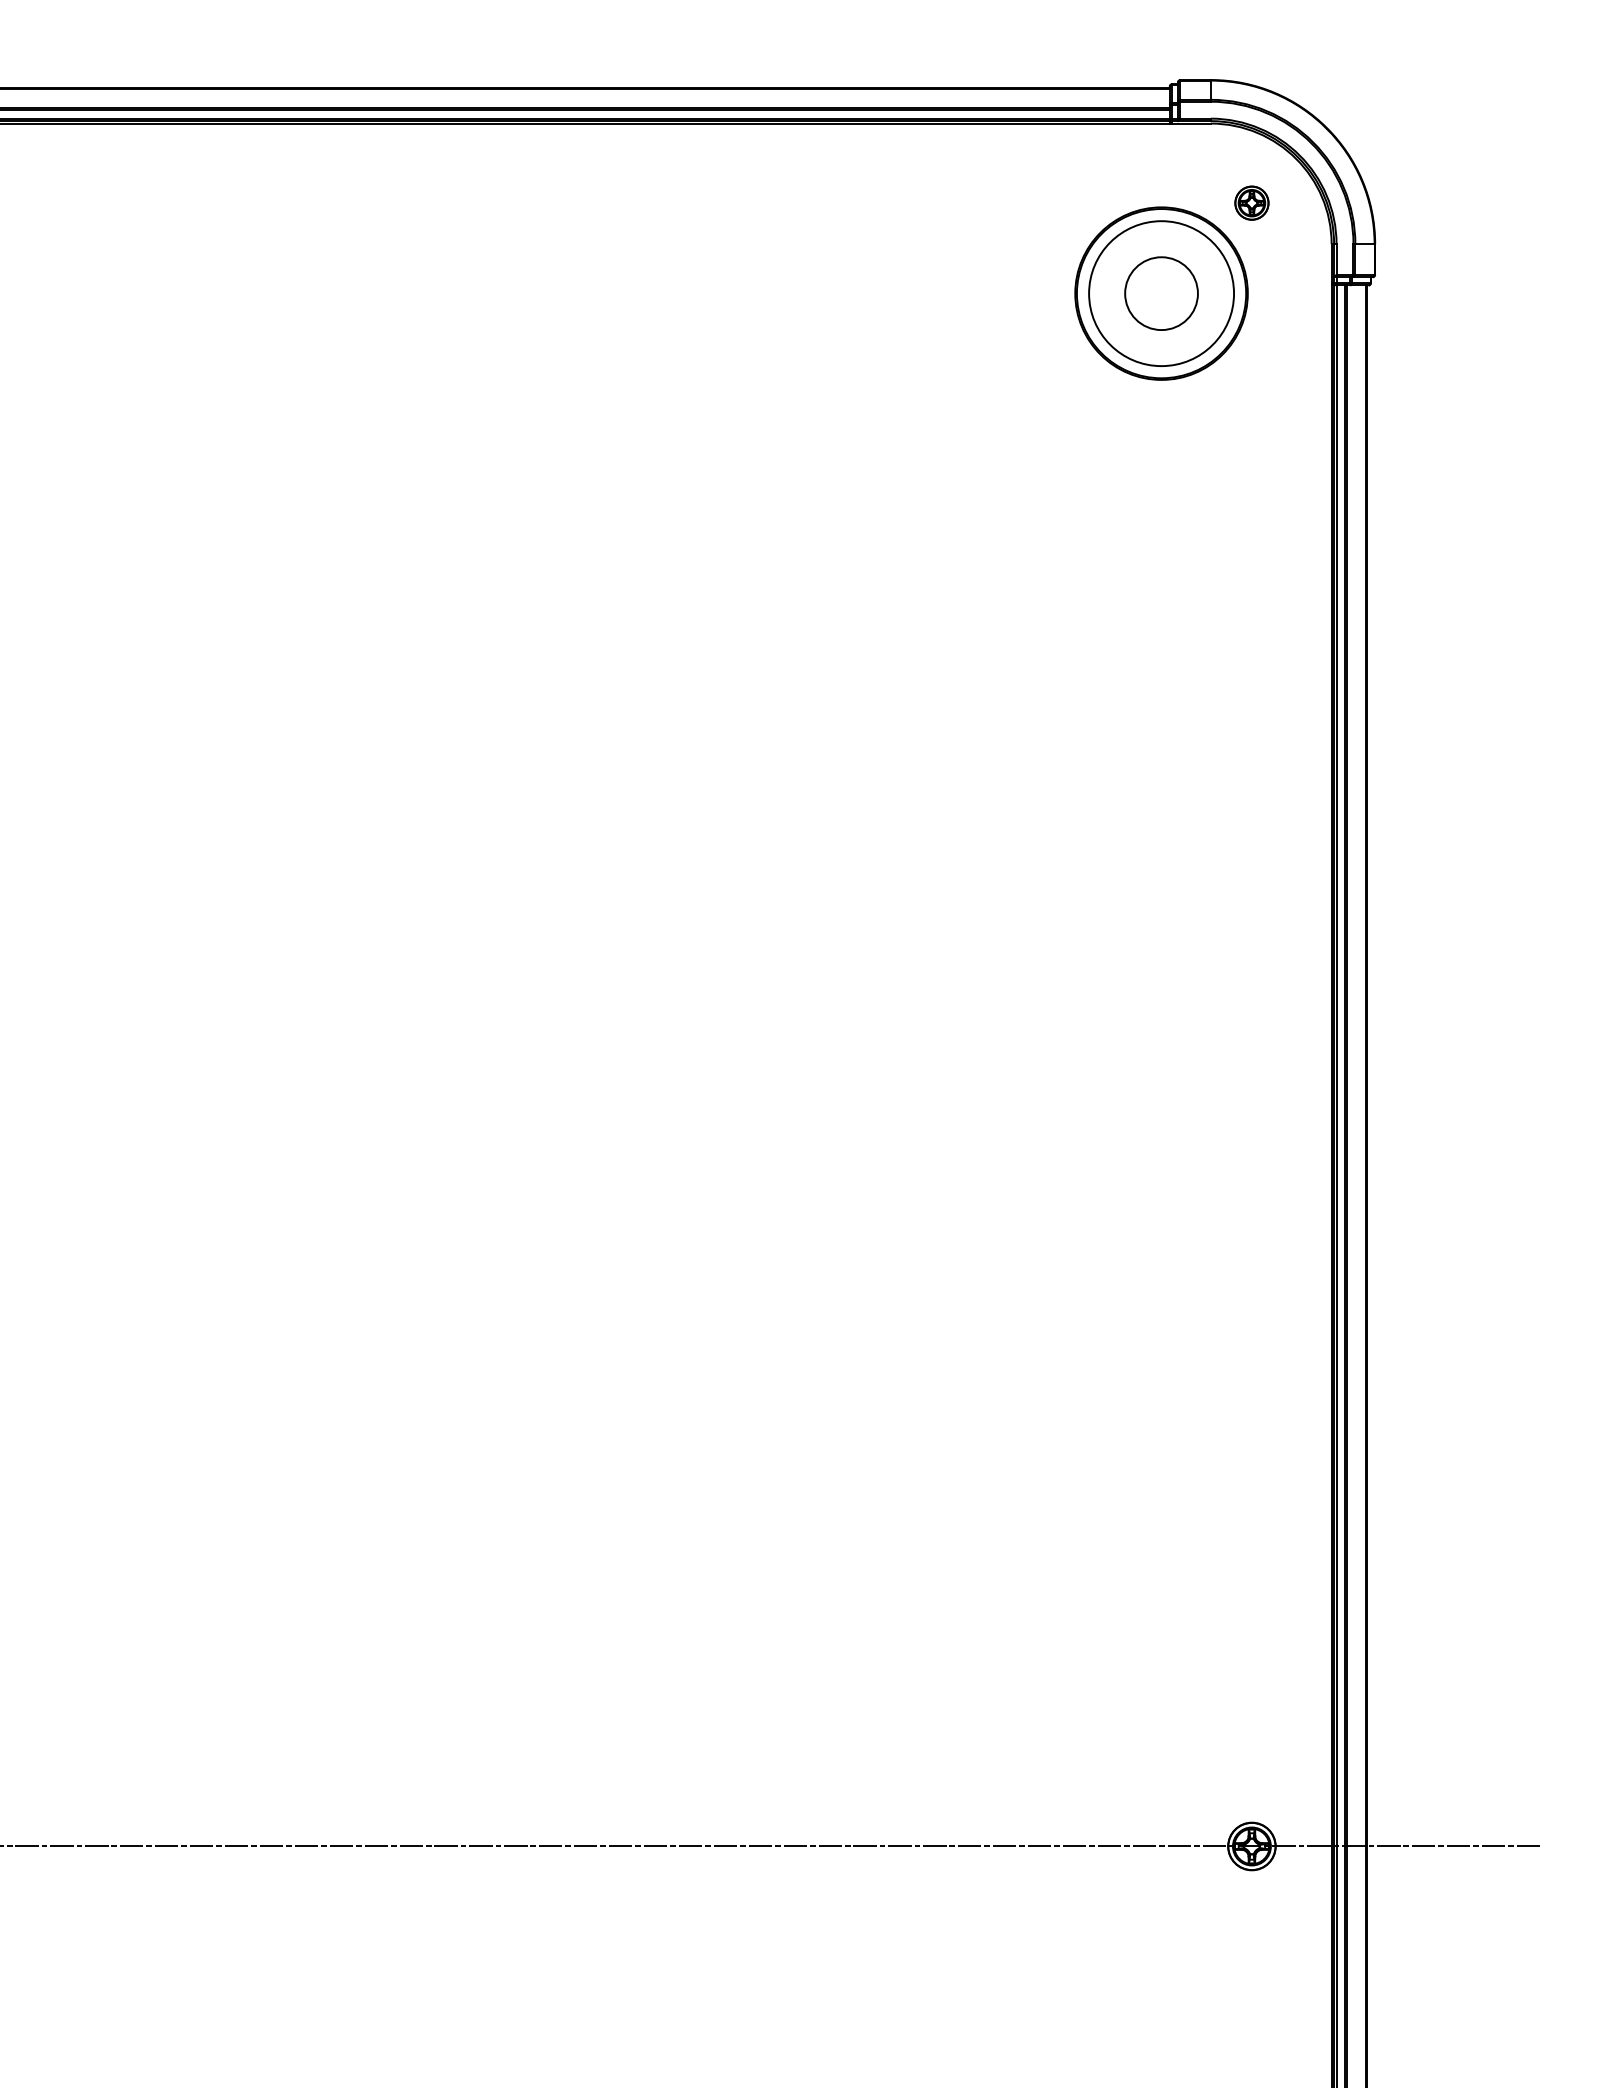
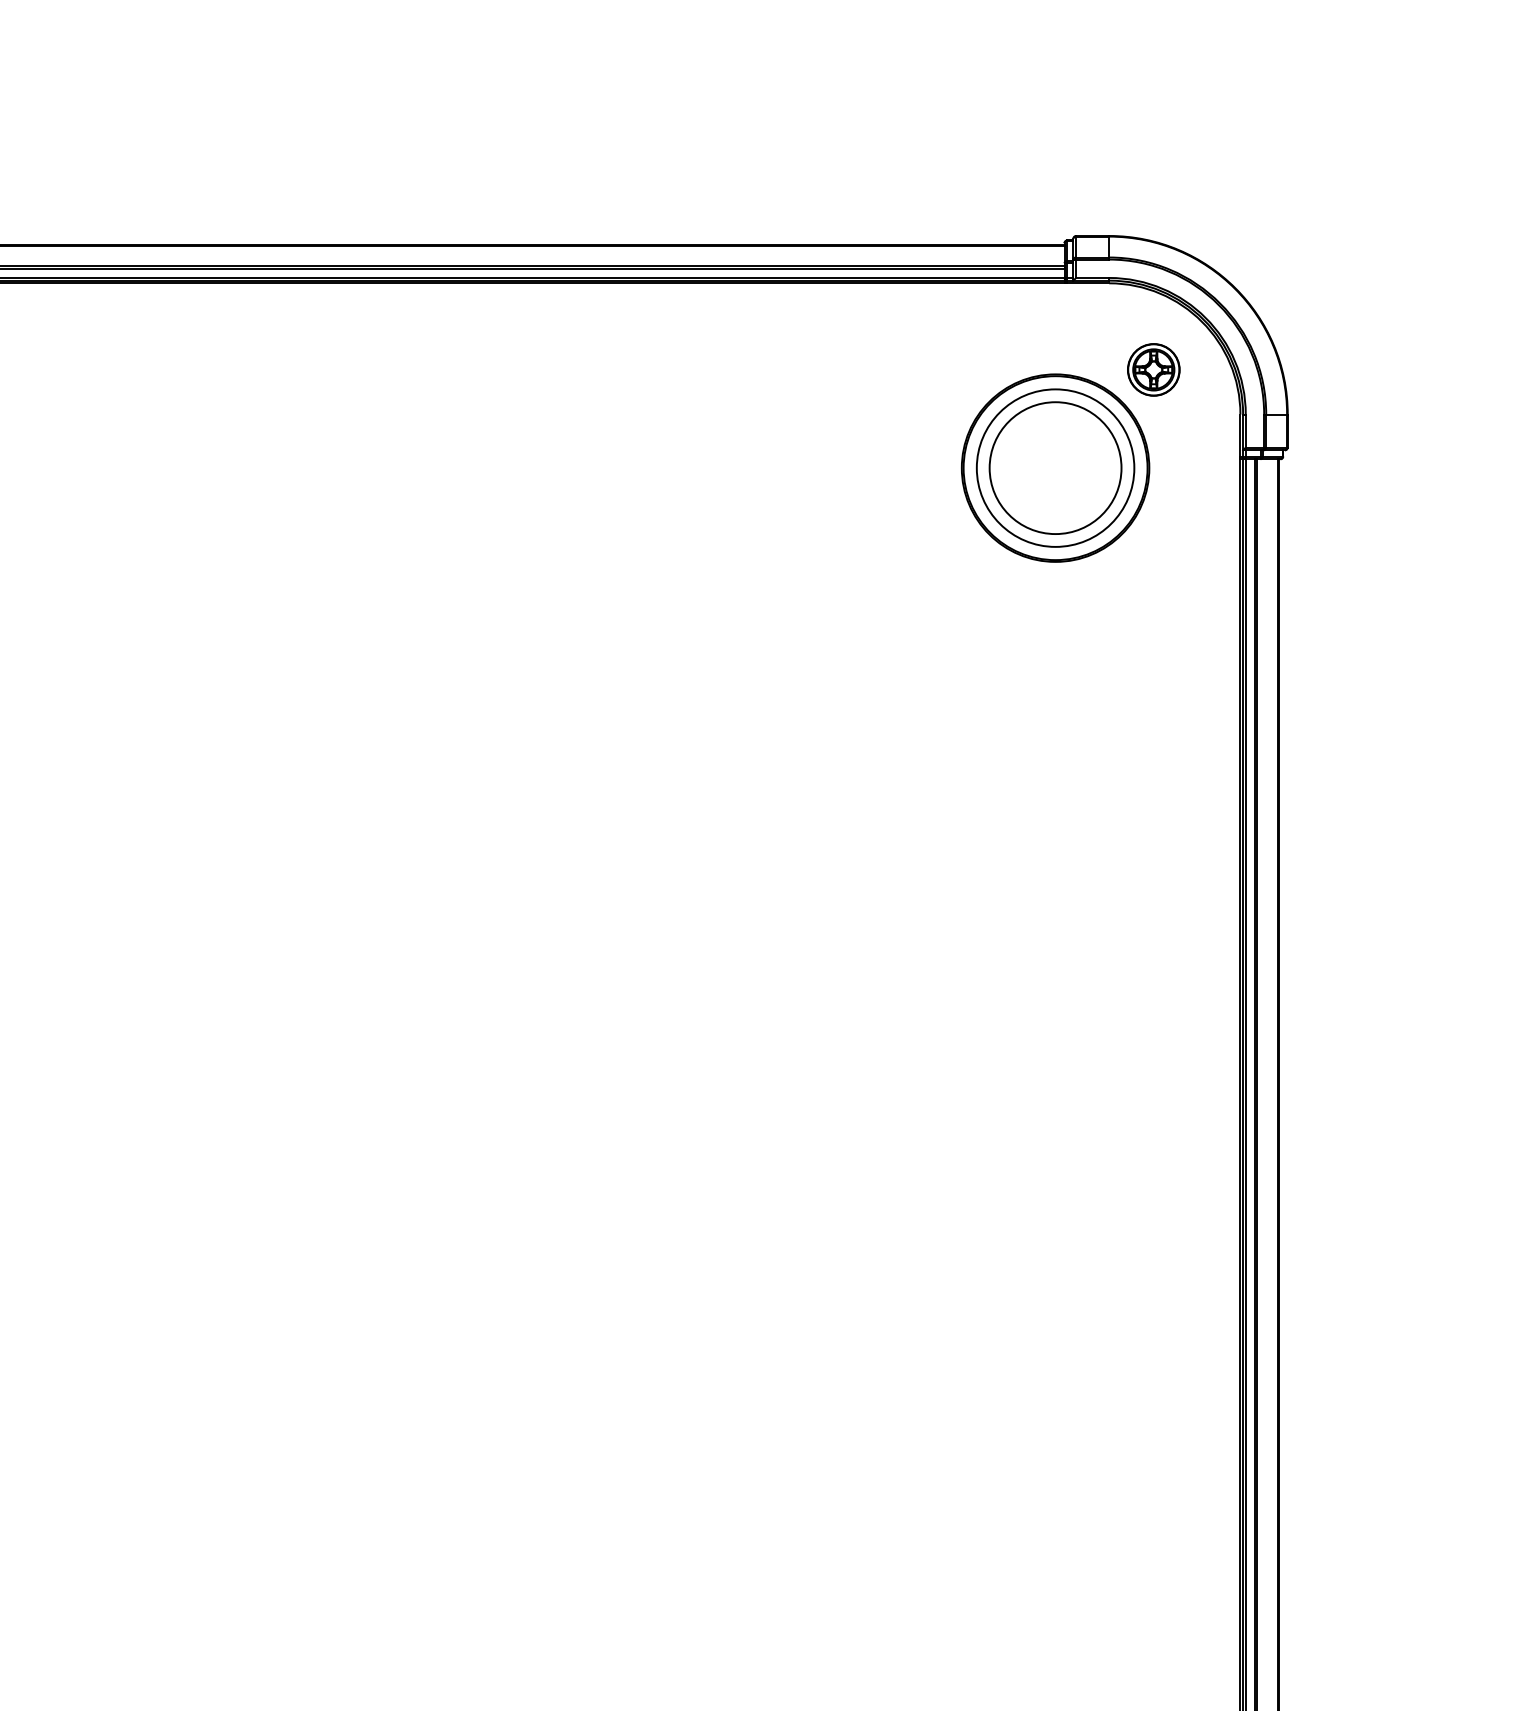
part: (1251, 202) -> (1153, 369), size x1.43
circle: (1161, 293) -> (1055, 467), size x1.67

